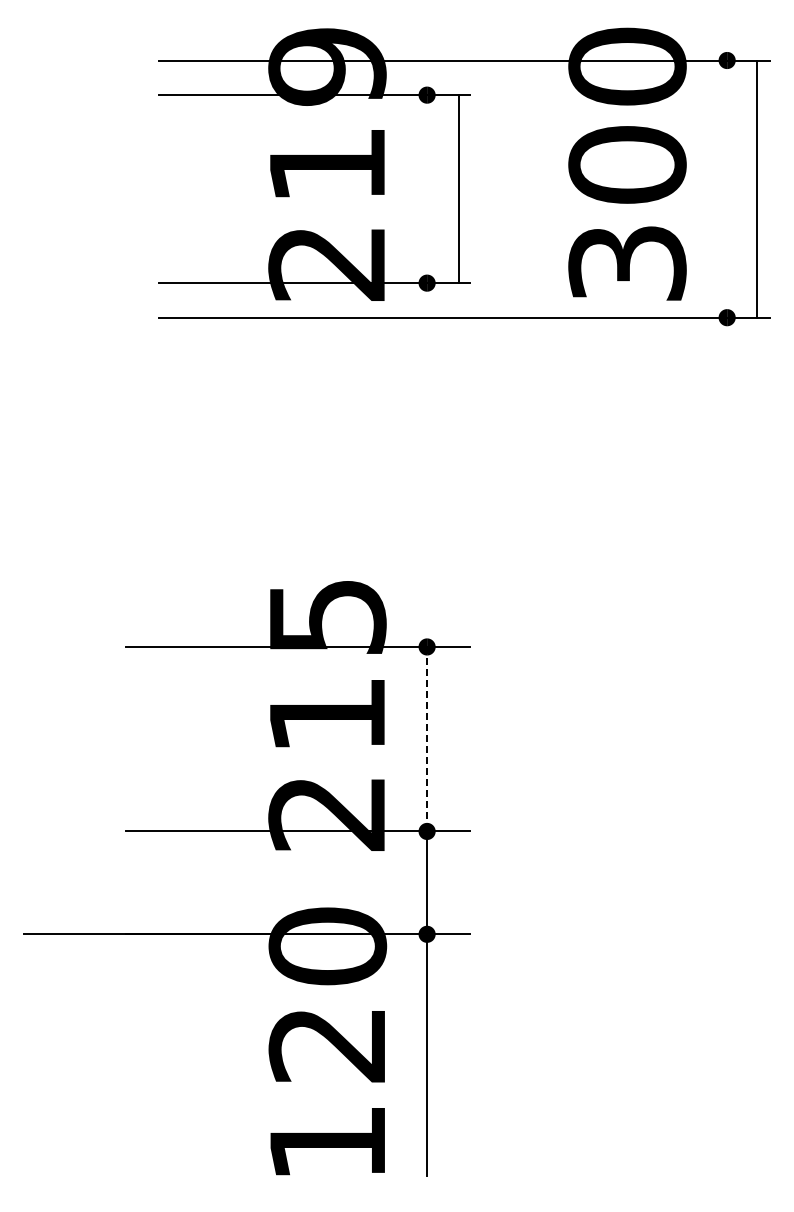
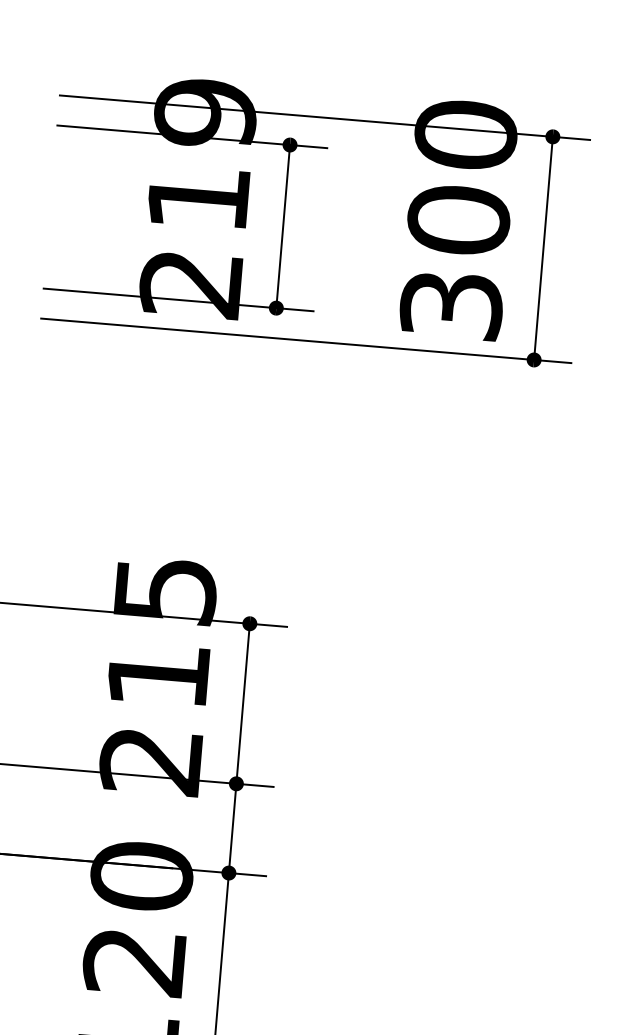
line: (757, 188) -> (543, 247), moved
line: (459, 189) -> (283, 226), moved
line: (427, 739) -> (243, 704), dashed -> solid

